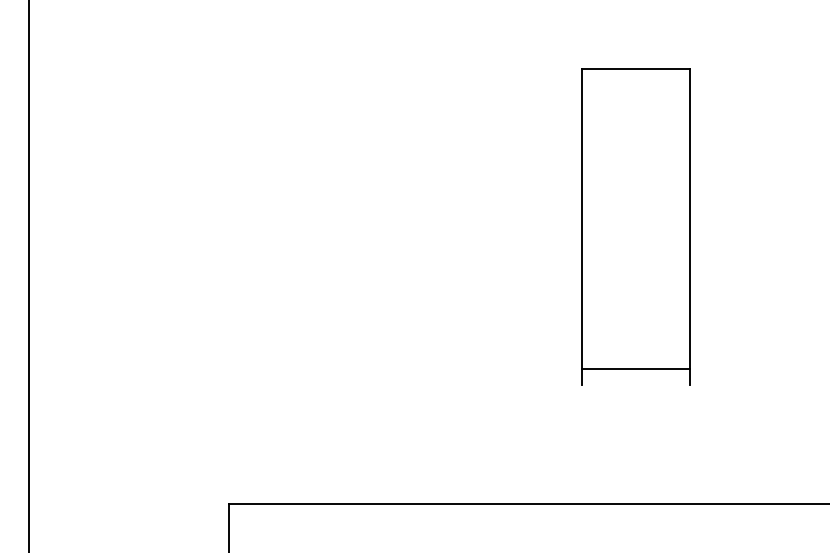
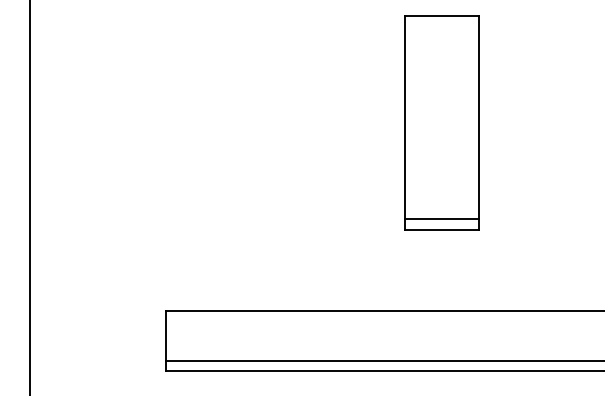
line: (636, 385) -> (442, 230), added

